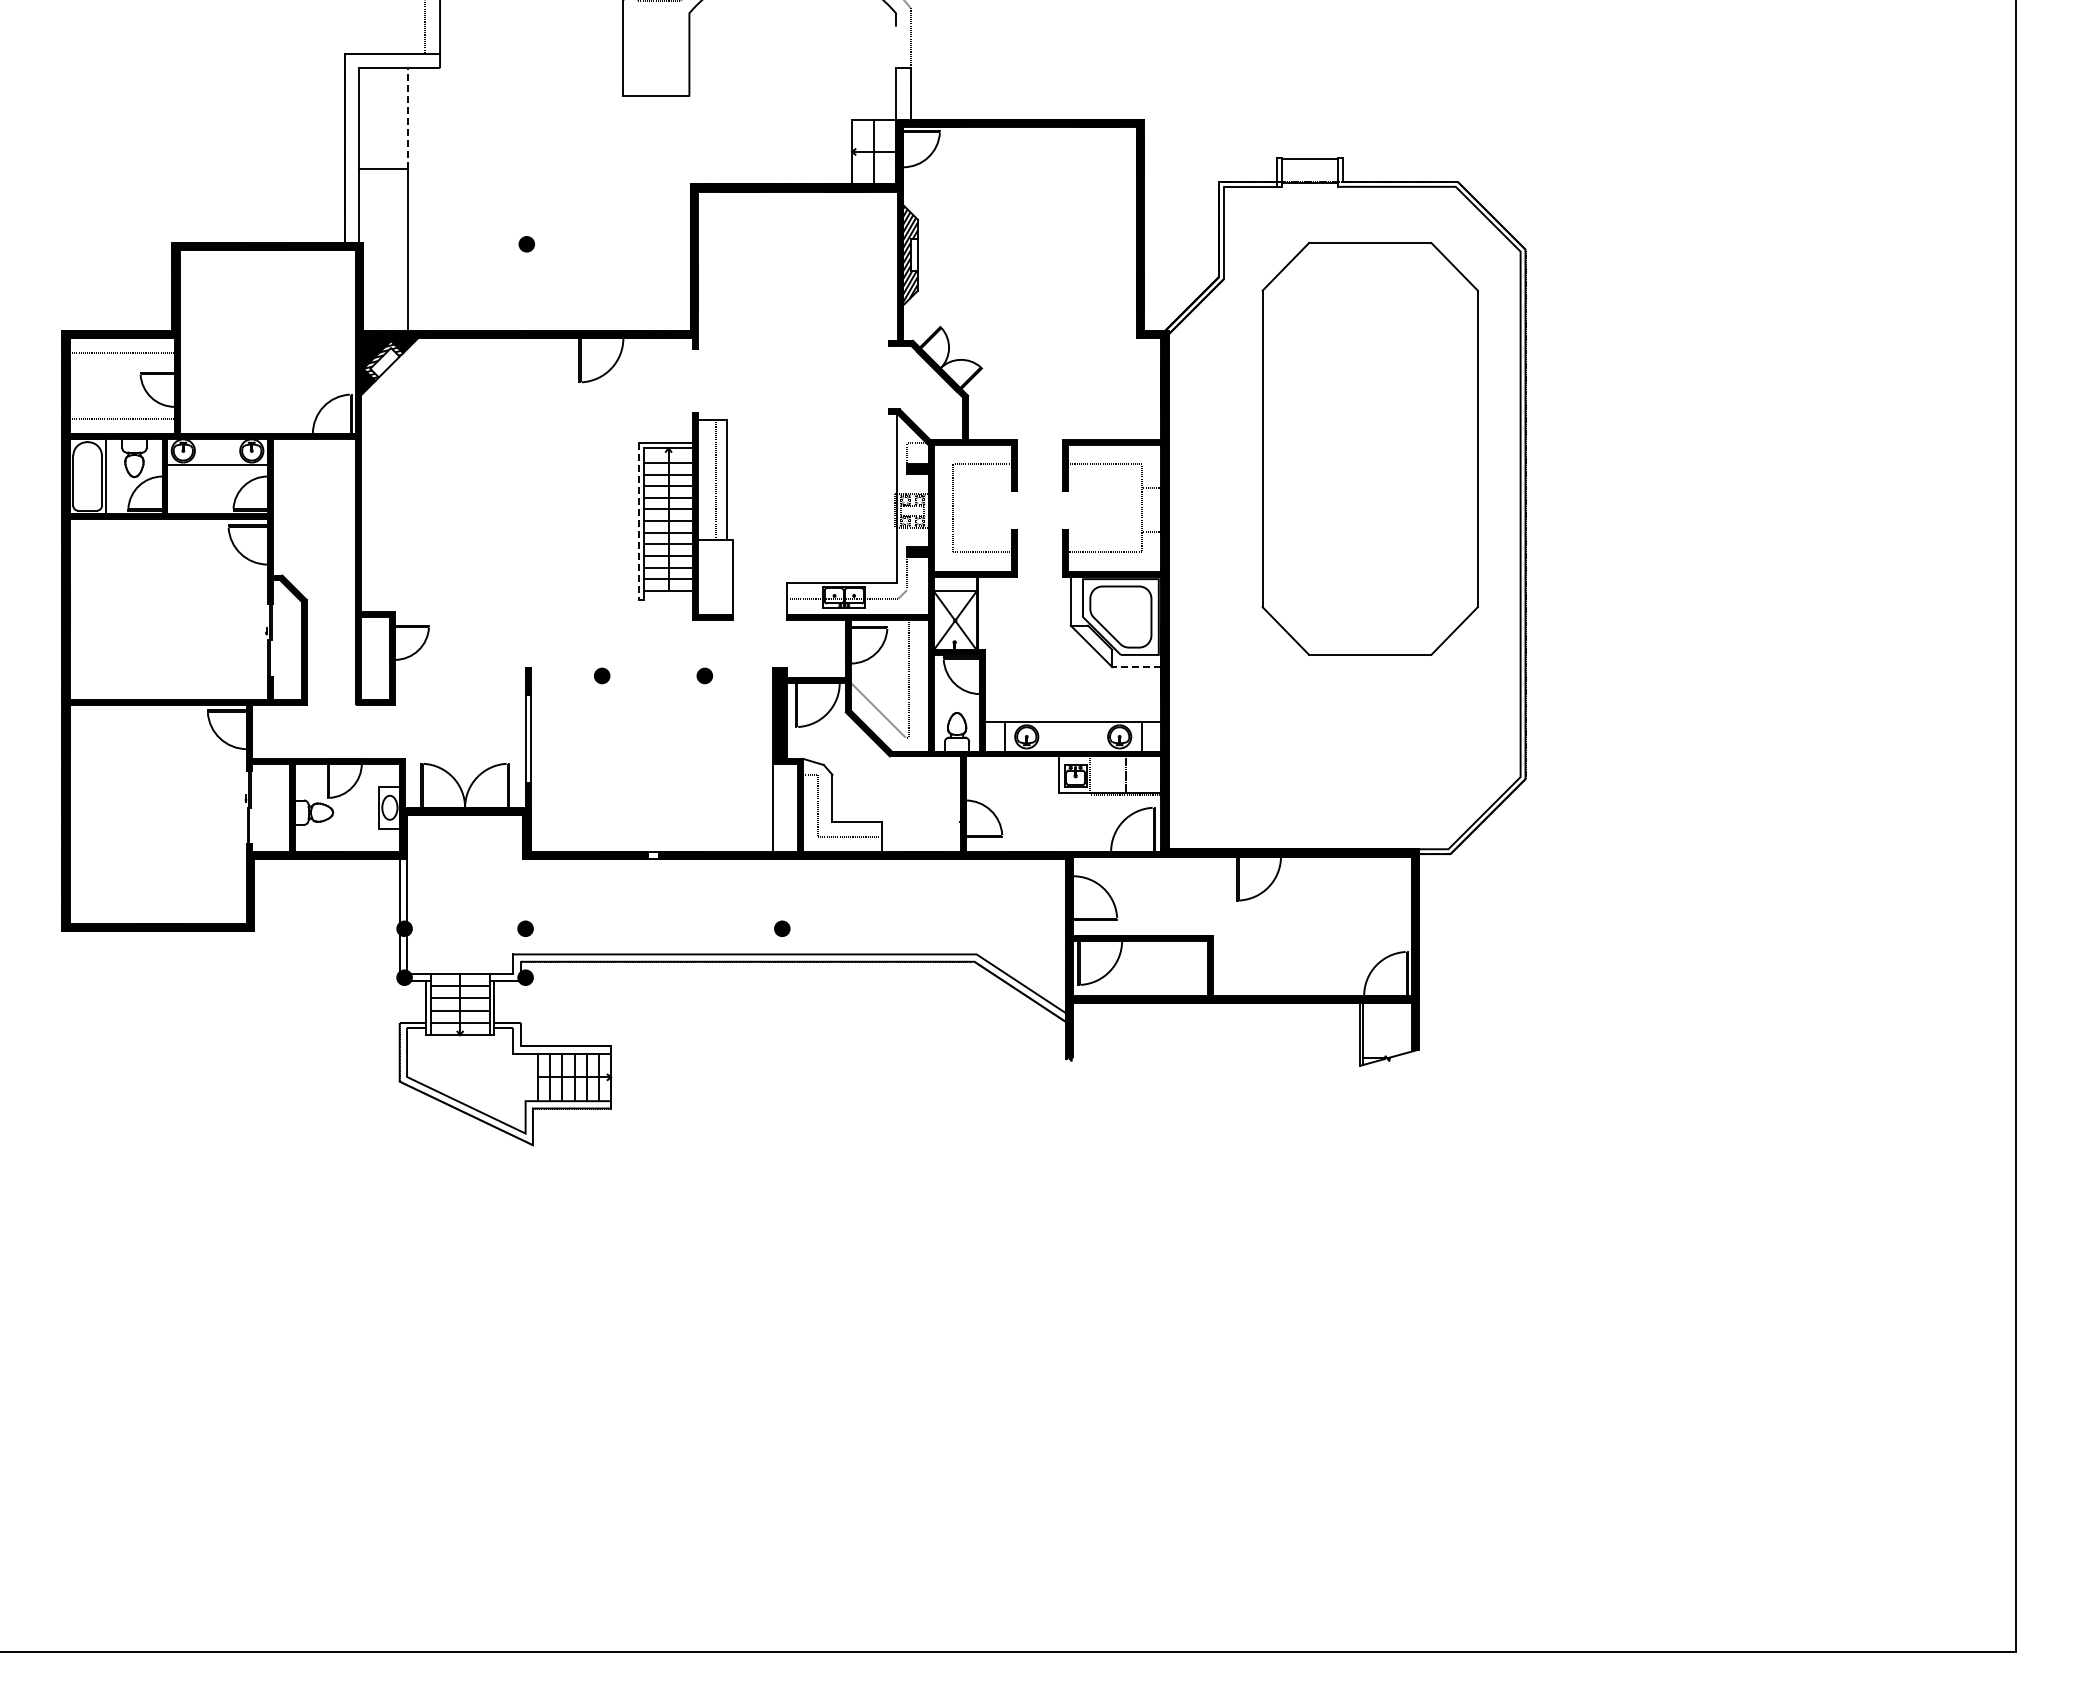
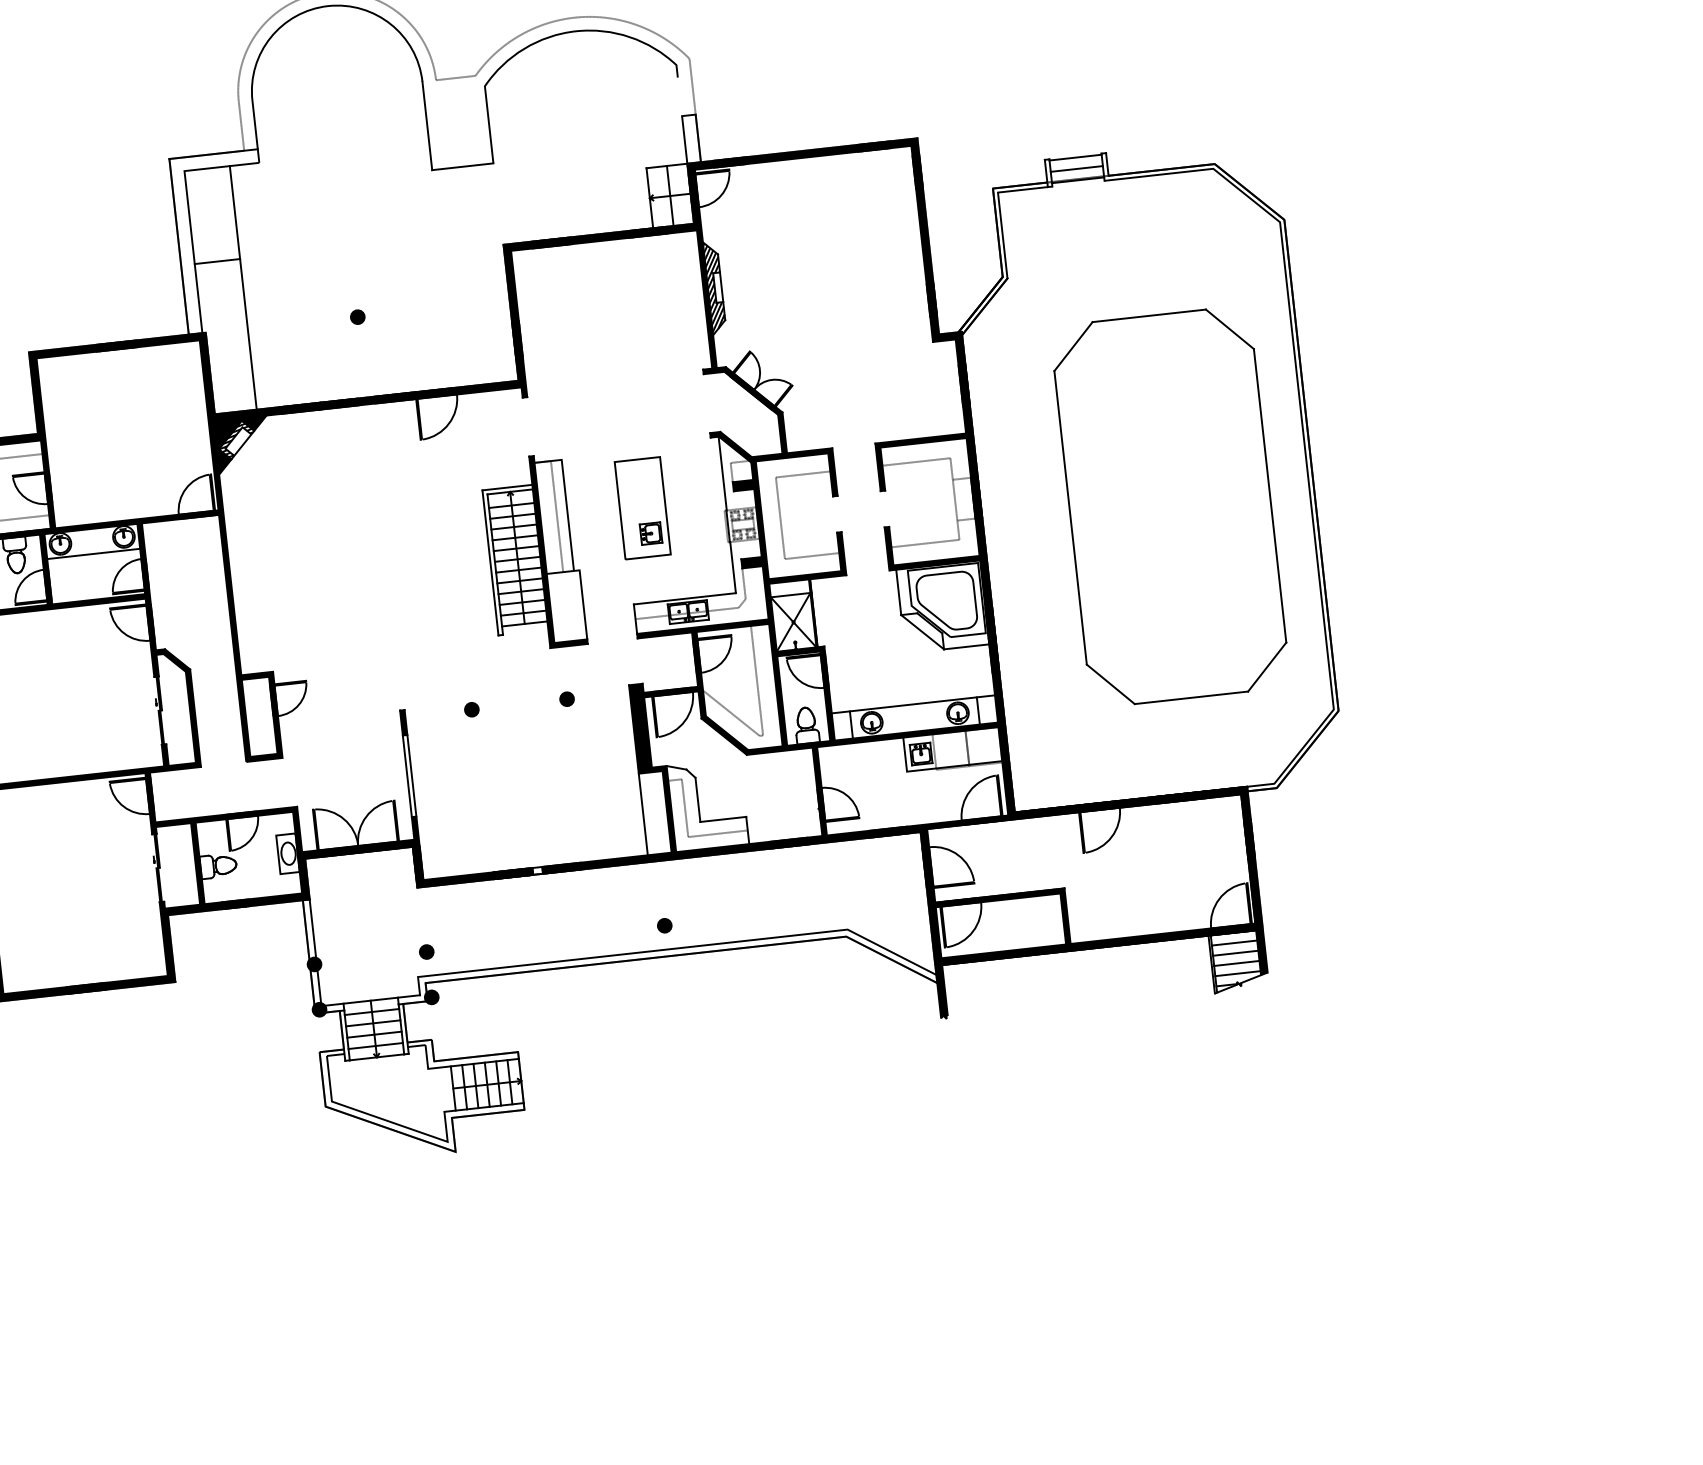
line: (408, 117) -> (235, 211), dashed -> solid
line: (1310, 170) -> (1076, 168), added
part: (1369, 448) -> (1169, 506), moved
part: (807, 481) -> (642, 508), added
line: (639, 522) -> (490, 563), dashed -> solid
line: (1136, 667) -> (966, 647), dashed -> solid
line: (1386, 1014) -> (1233, 943), added
line: (1386, 1025) -> (1234, 953), added
line: (1386, 1036) -> (1236, 963), added
line: (1386, 1047) -> (1237, 973), added

